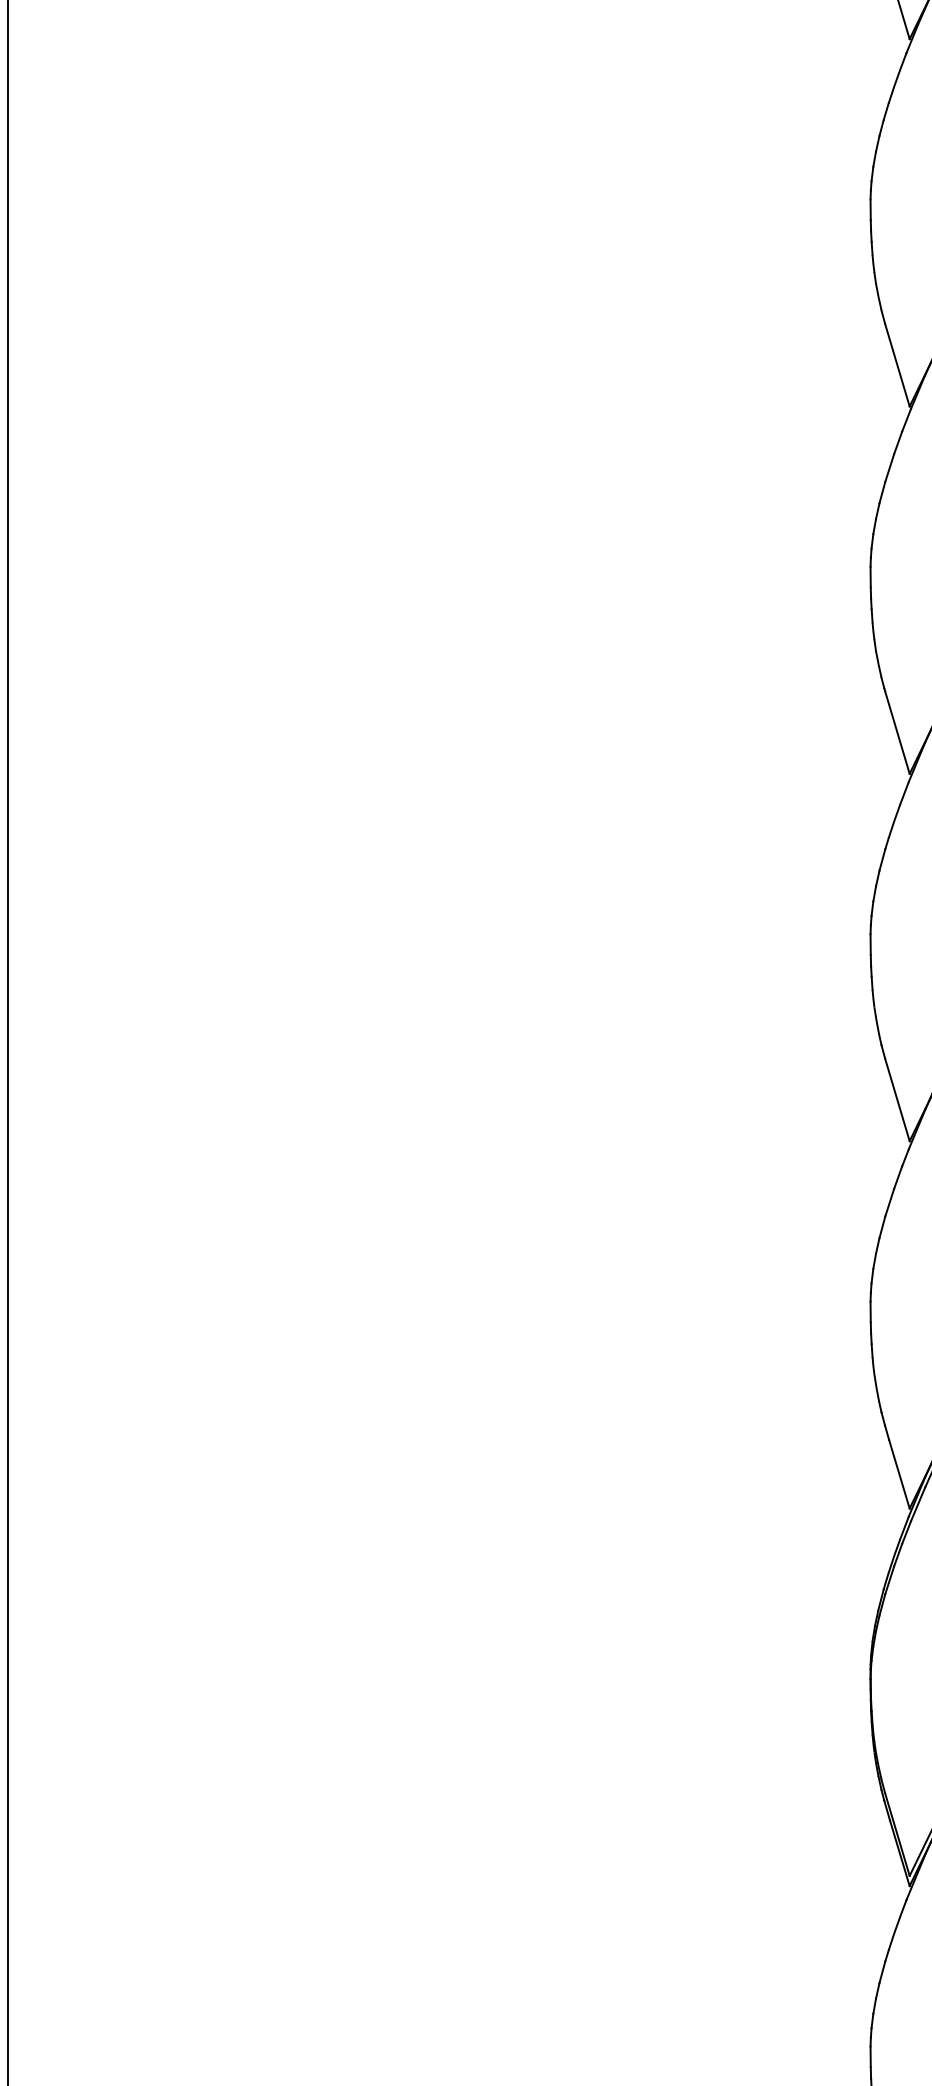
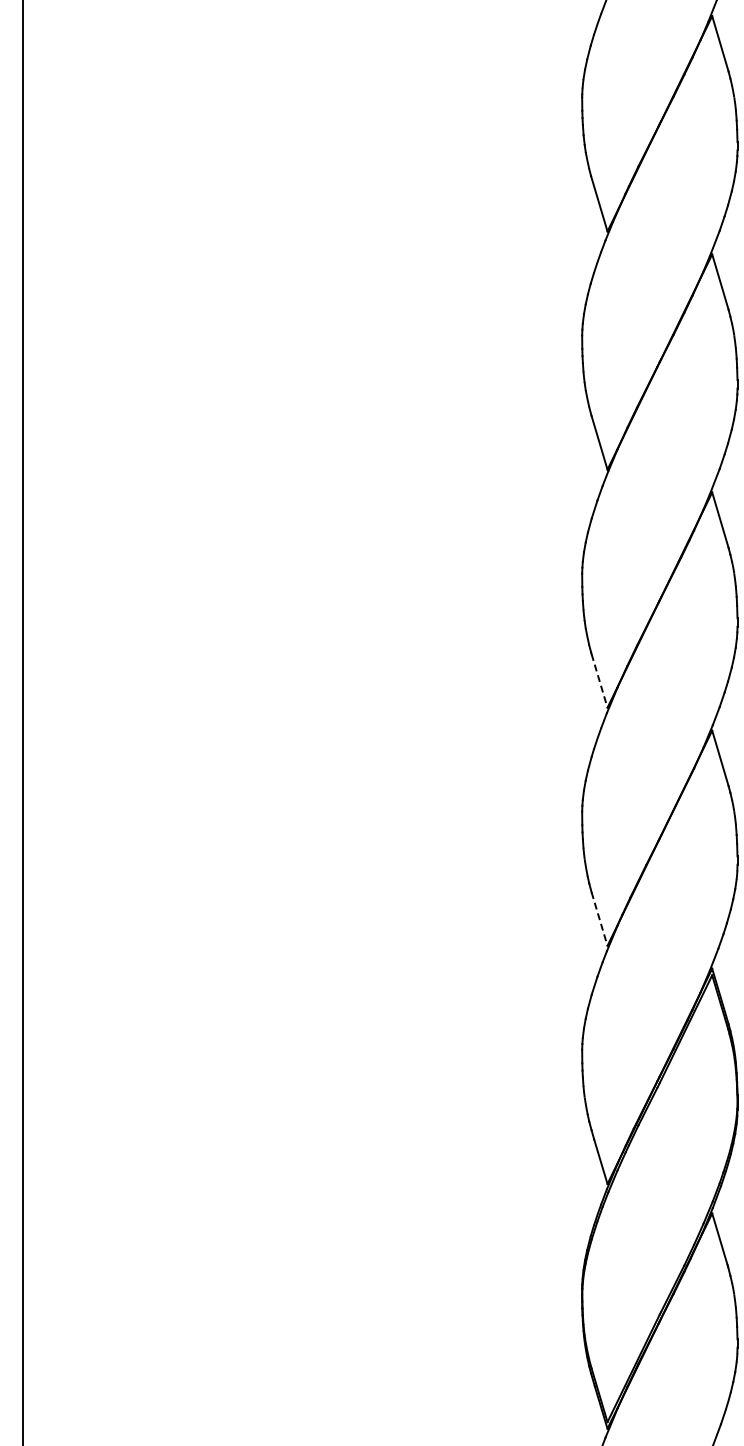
line: (897, 731) -> (599, 680), solid -> dashed
line: (897, 1100) -> (599, 919), solid -> dashed

